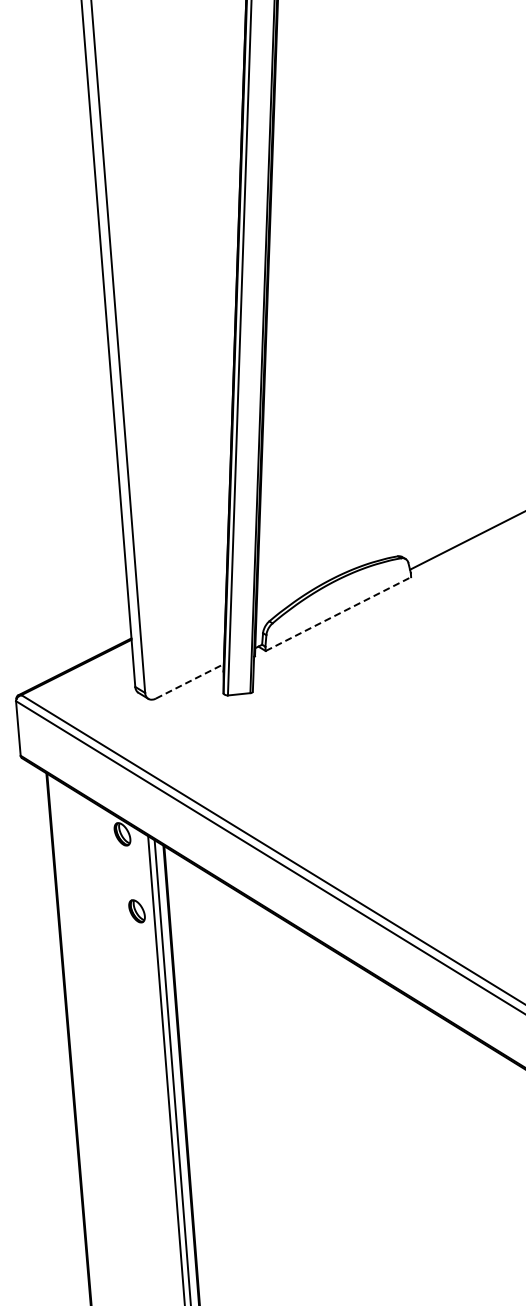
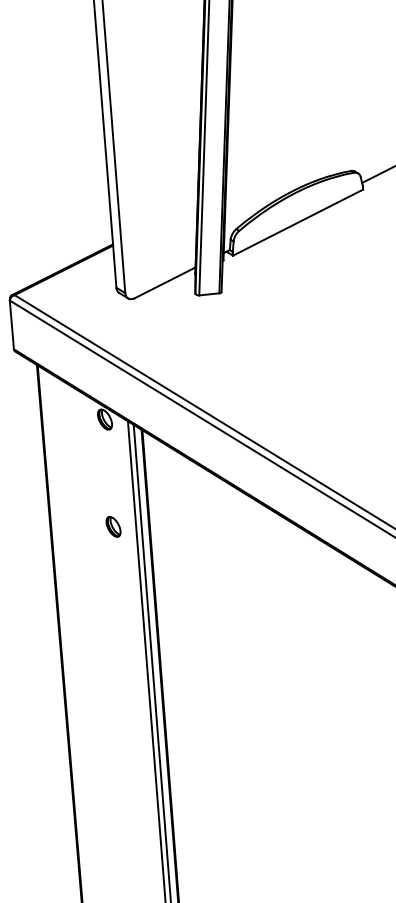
line: (338, 614) -> (298, 223), dashed -> solid
line: (190, 681) -> (165, 282), dashed -> solid
part: (136, 911) -> (113, 527), moved

